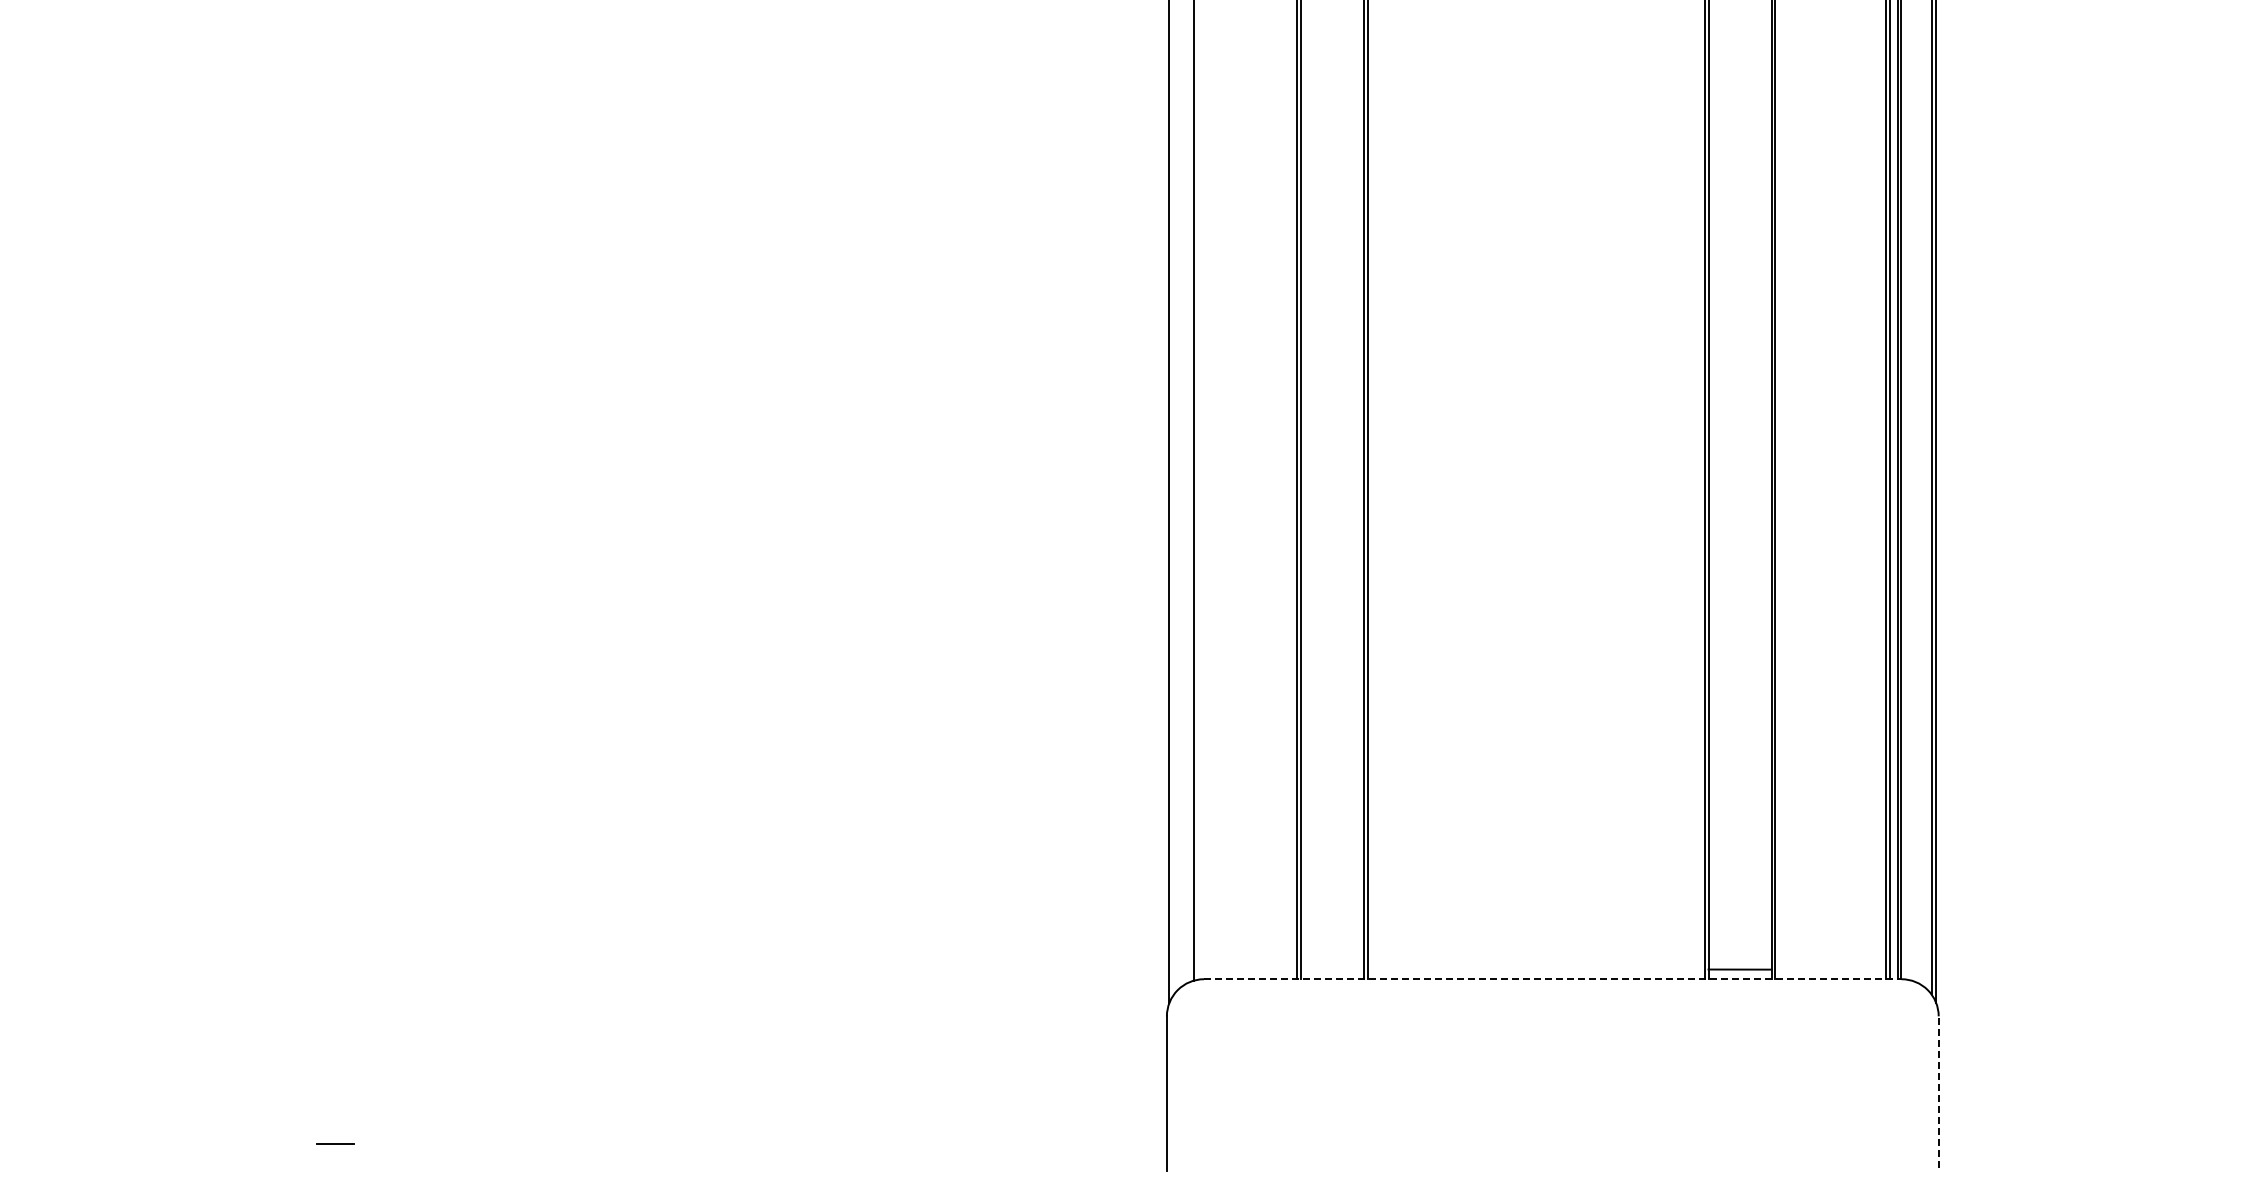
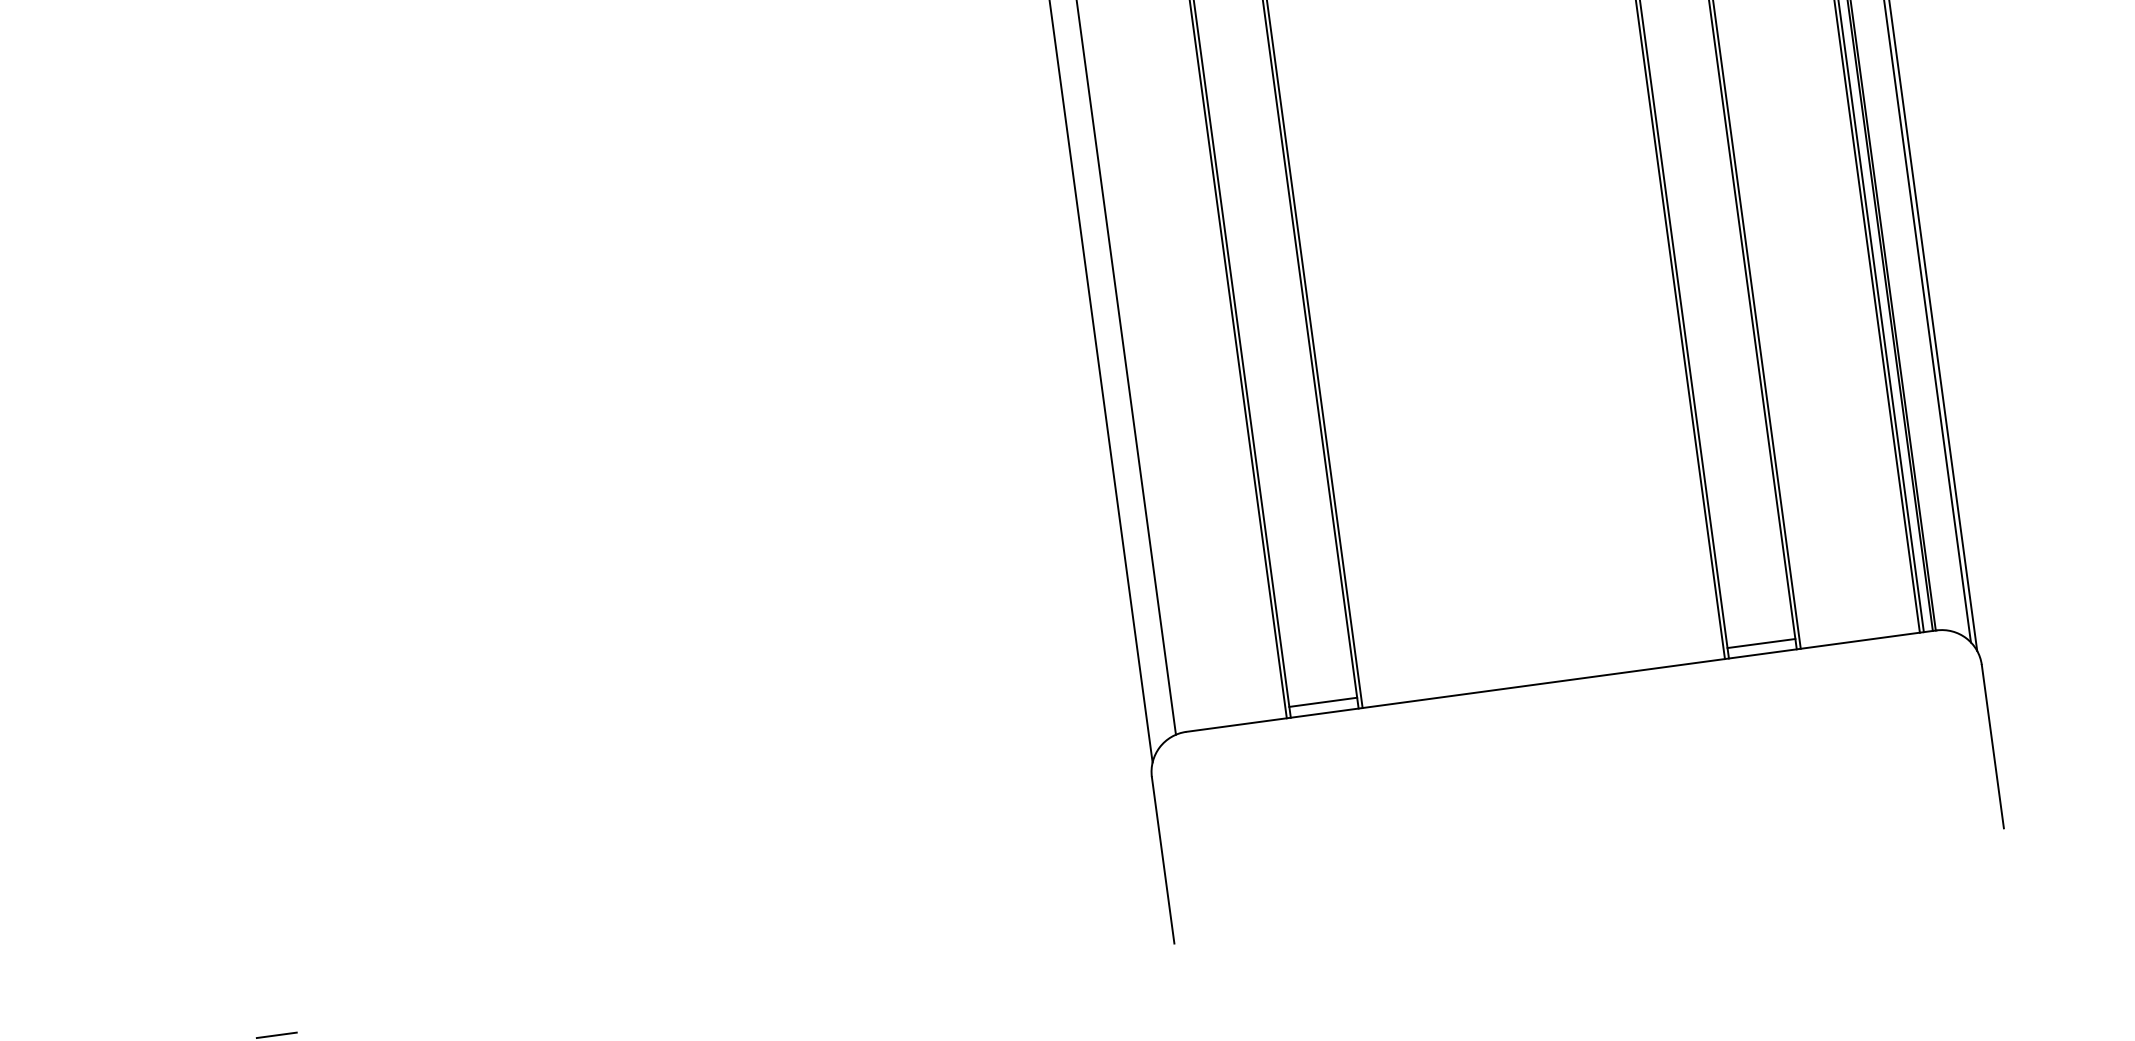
line: (1332, 969) -> (1323, 702), added
line: (1552, 979) -> (1561, 681), dashed -> solid
line: (1938, 1092) -> (1992, 746), dashed -> solid

